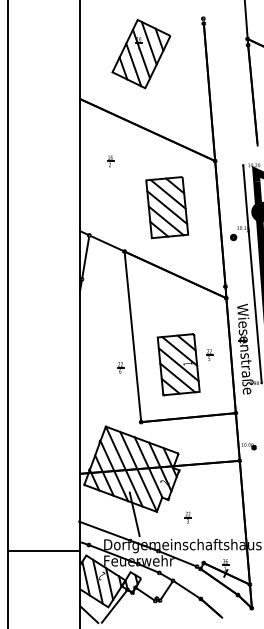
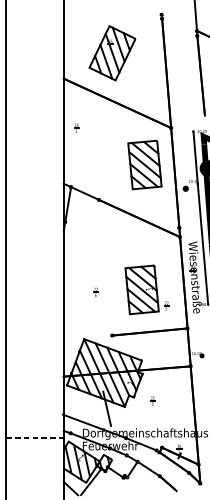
part: (141, 53) -> (112, 52), moved
part: (110, 161) -> (76, 128), moved
part: (167, 207) -> (145, 164), moved
line: (132, 336) -> (105, 267), removed
part: (209, 354) -> (166, 305), moved
part: (187, 517) -> (152, 401), moved
line: (44, 551) -> (35, 438), solid -> dashed

